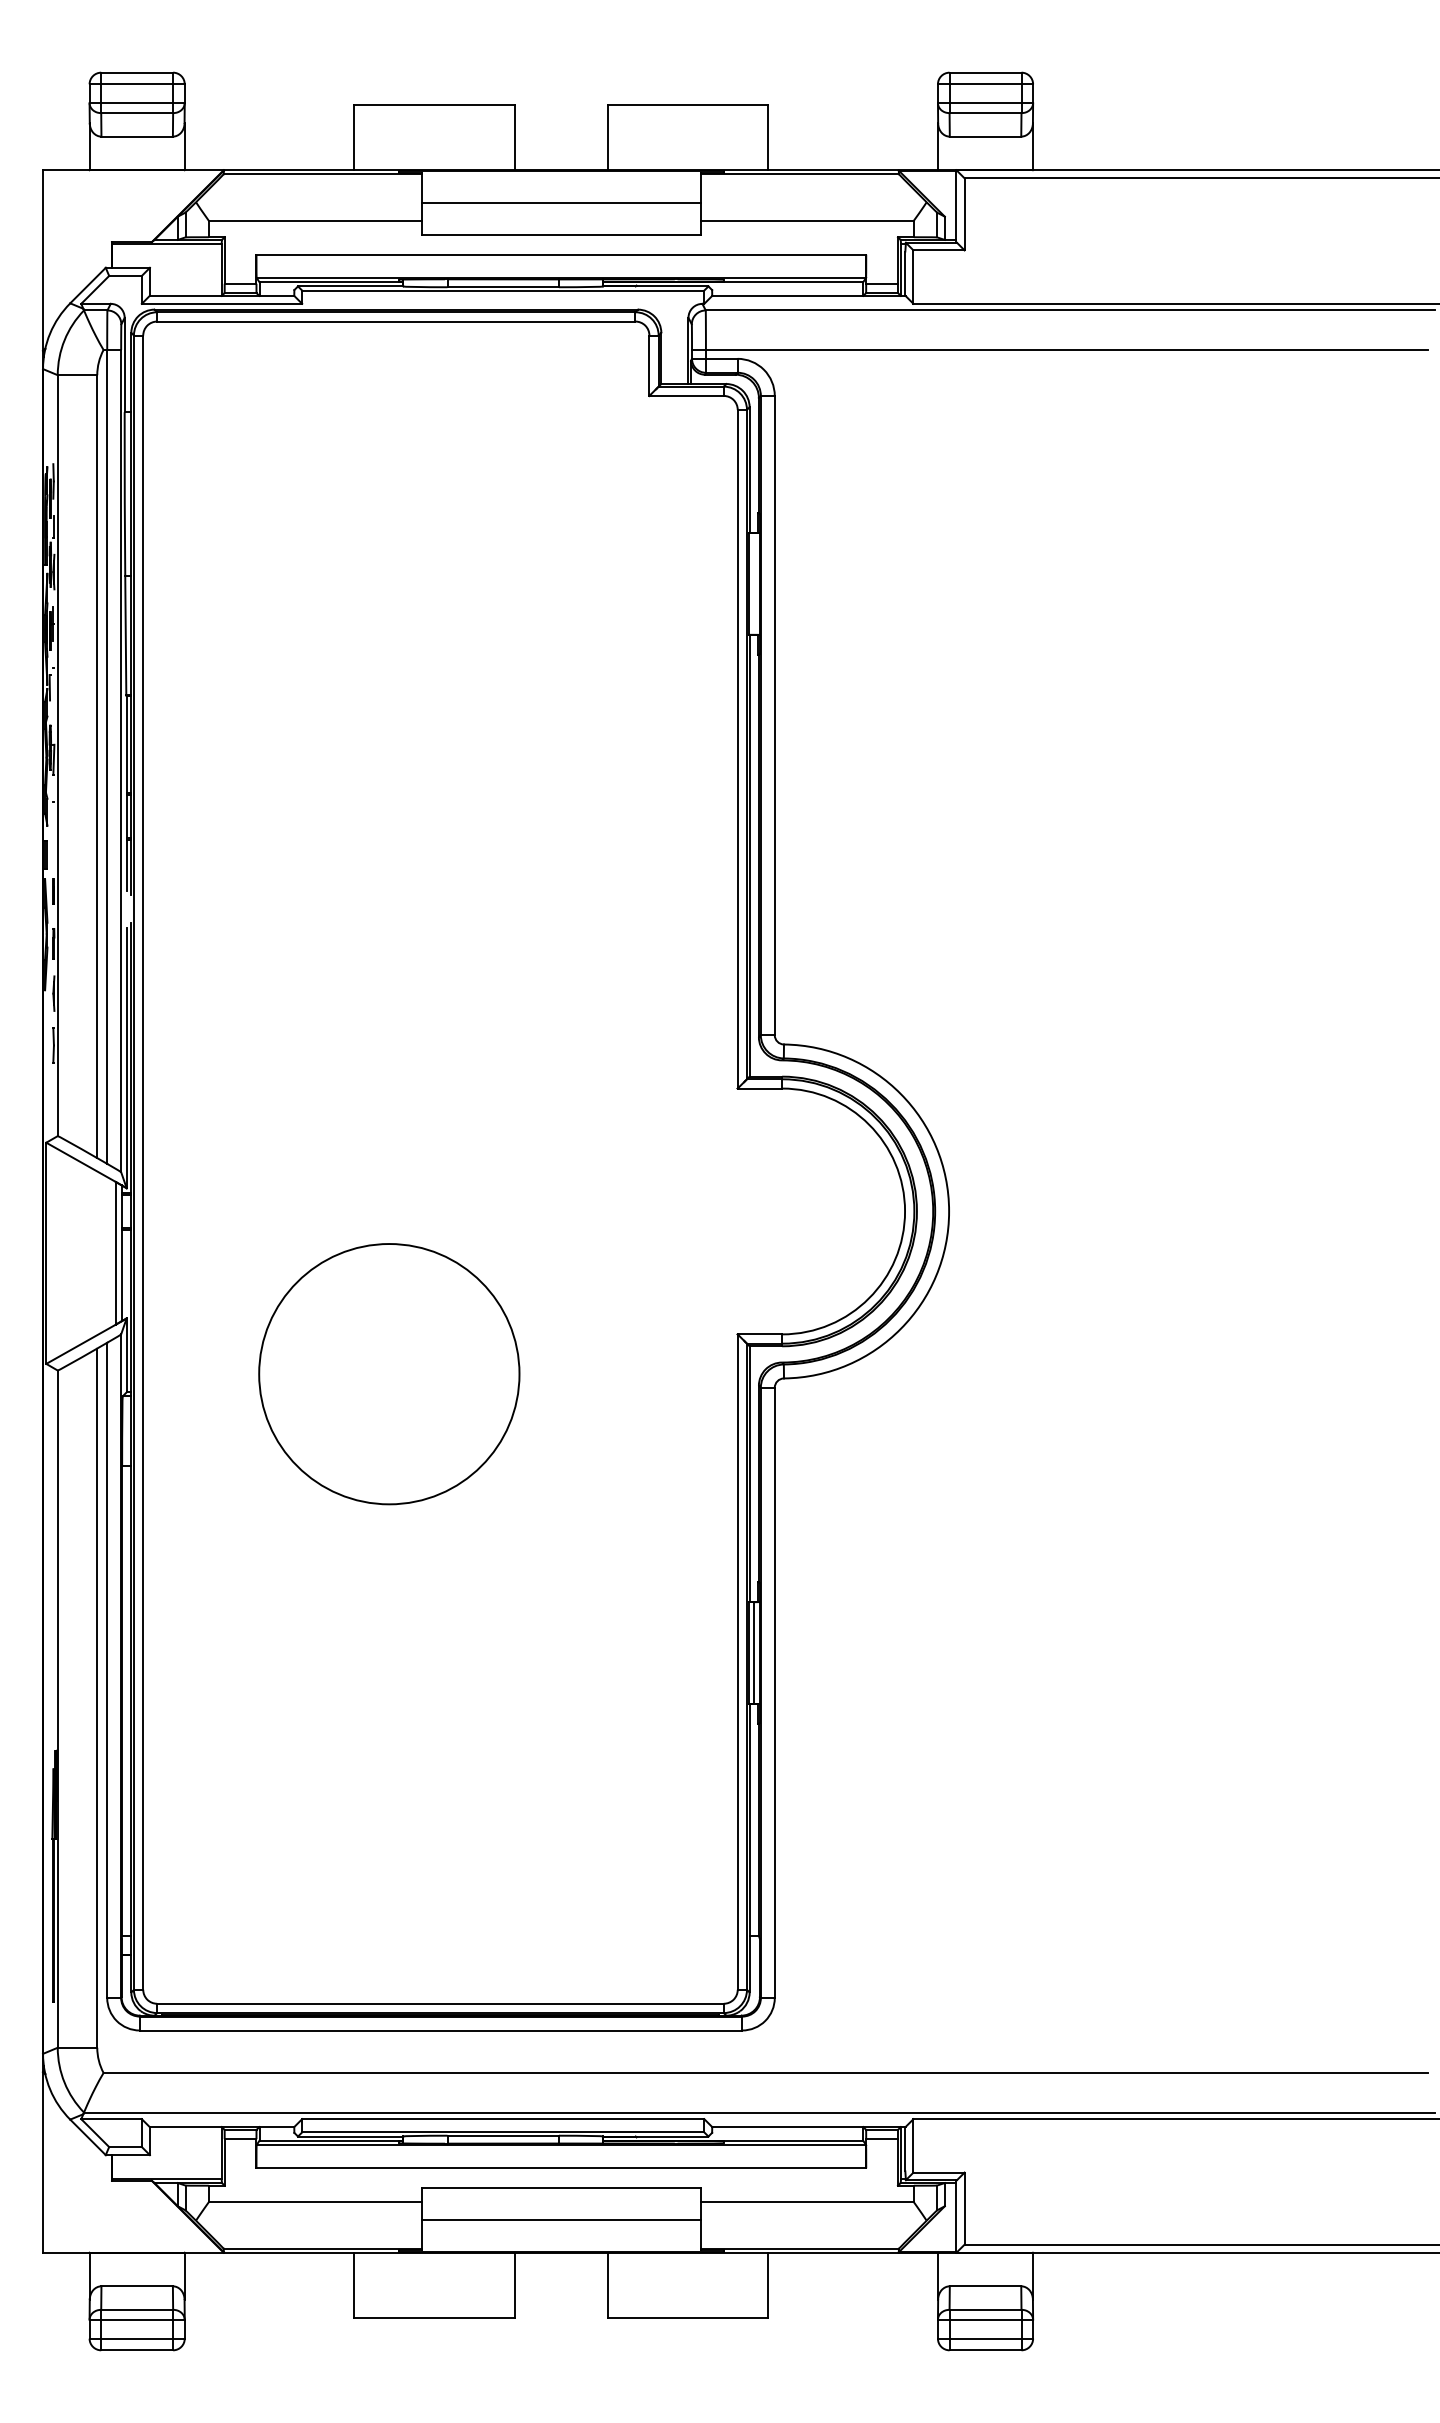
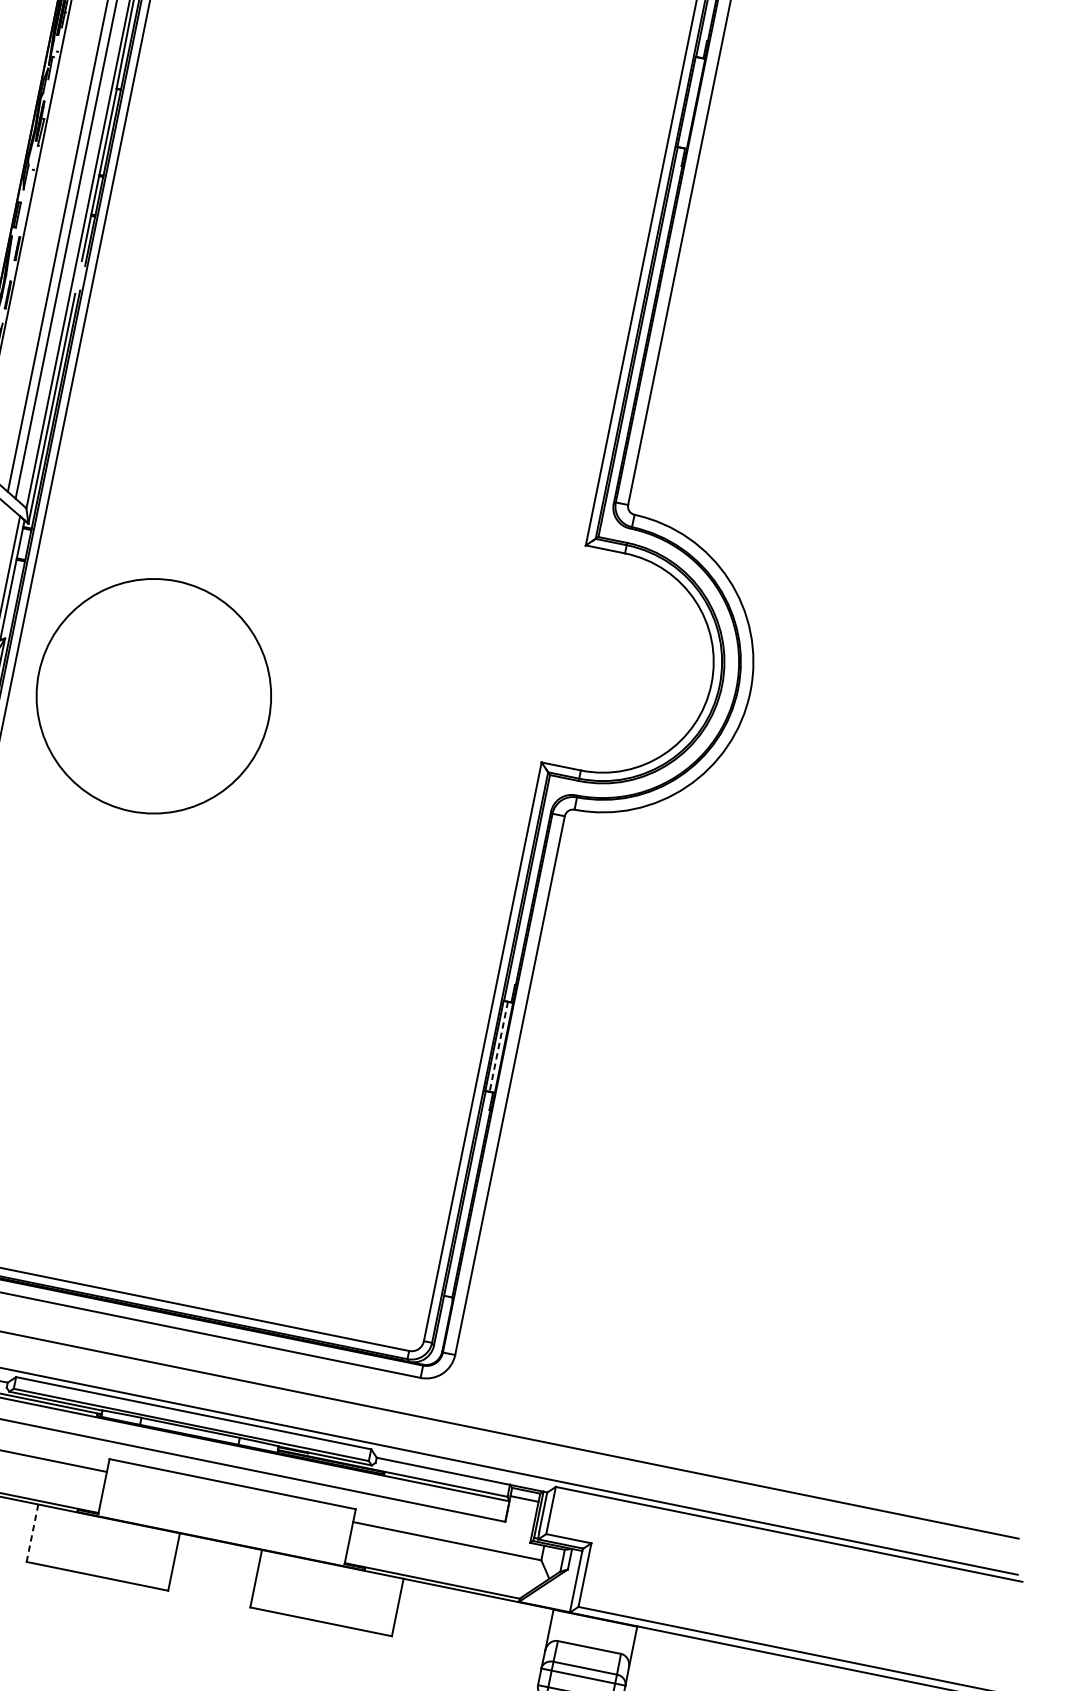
circle: (389, 1374) -> (153, 696), moved
line: (754, 1653) -> (499, 1047), solid -> dashed
line: (560, 2220) -> (226, 1513), removed
line: (354, 2285) -> (32, 1533), solid -> dashed

